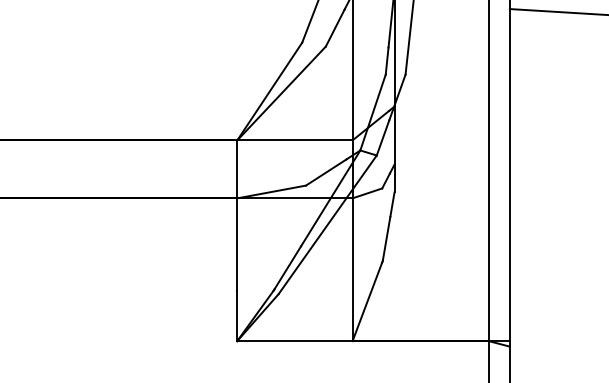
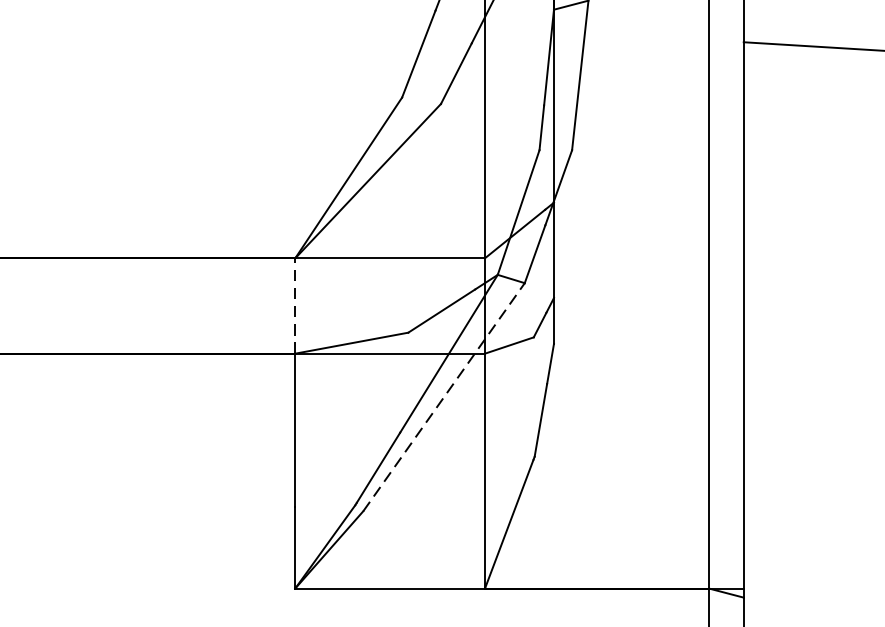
line: (237, 169) -> (295, 306), solid -> dashed
line: (327, 224) -> (443, 396), solid -> dashed

